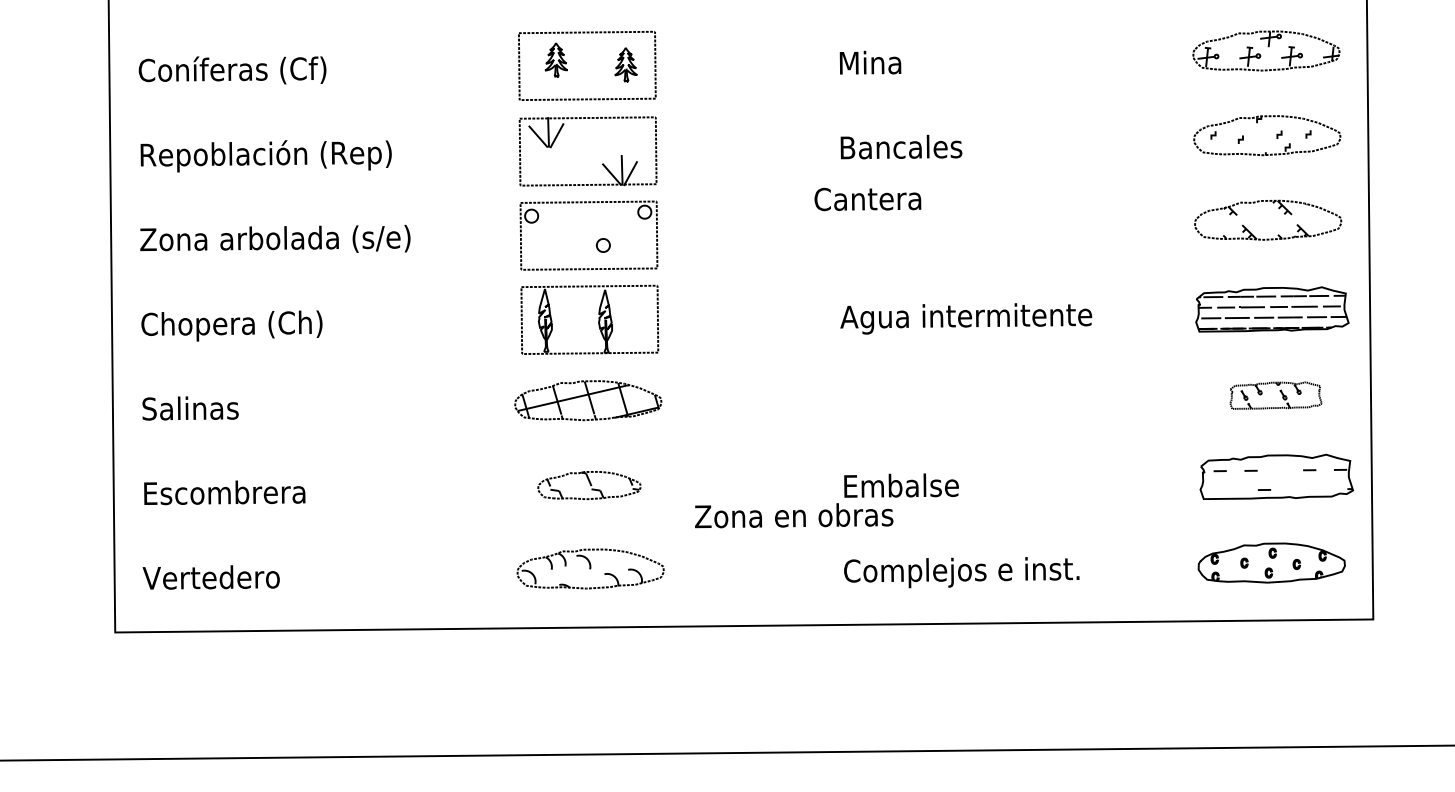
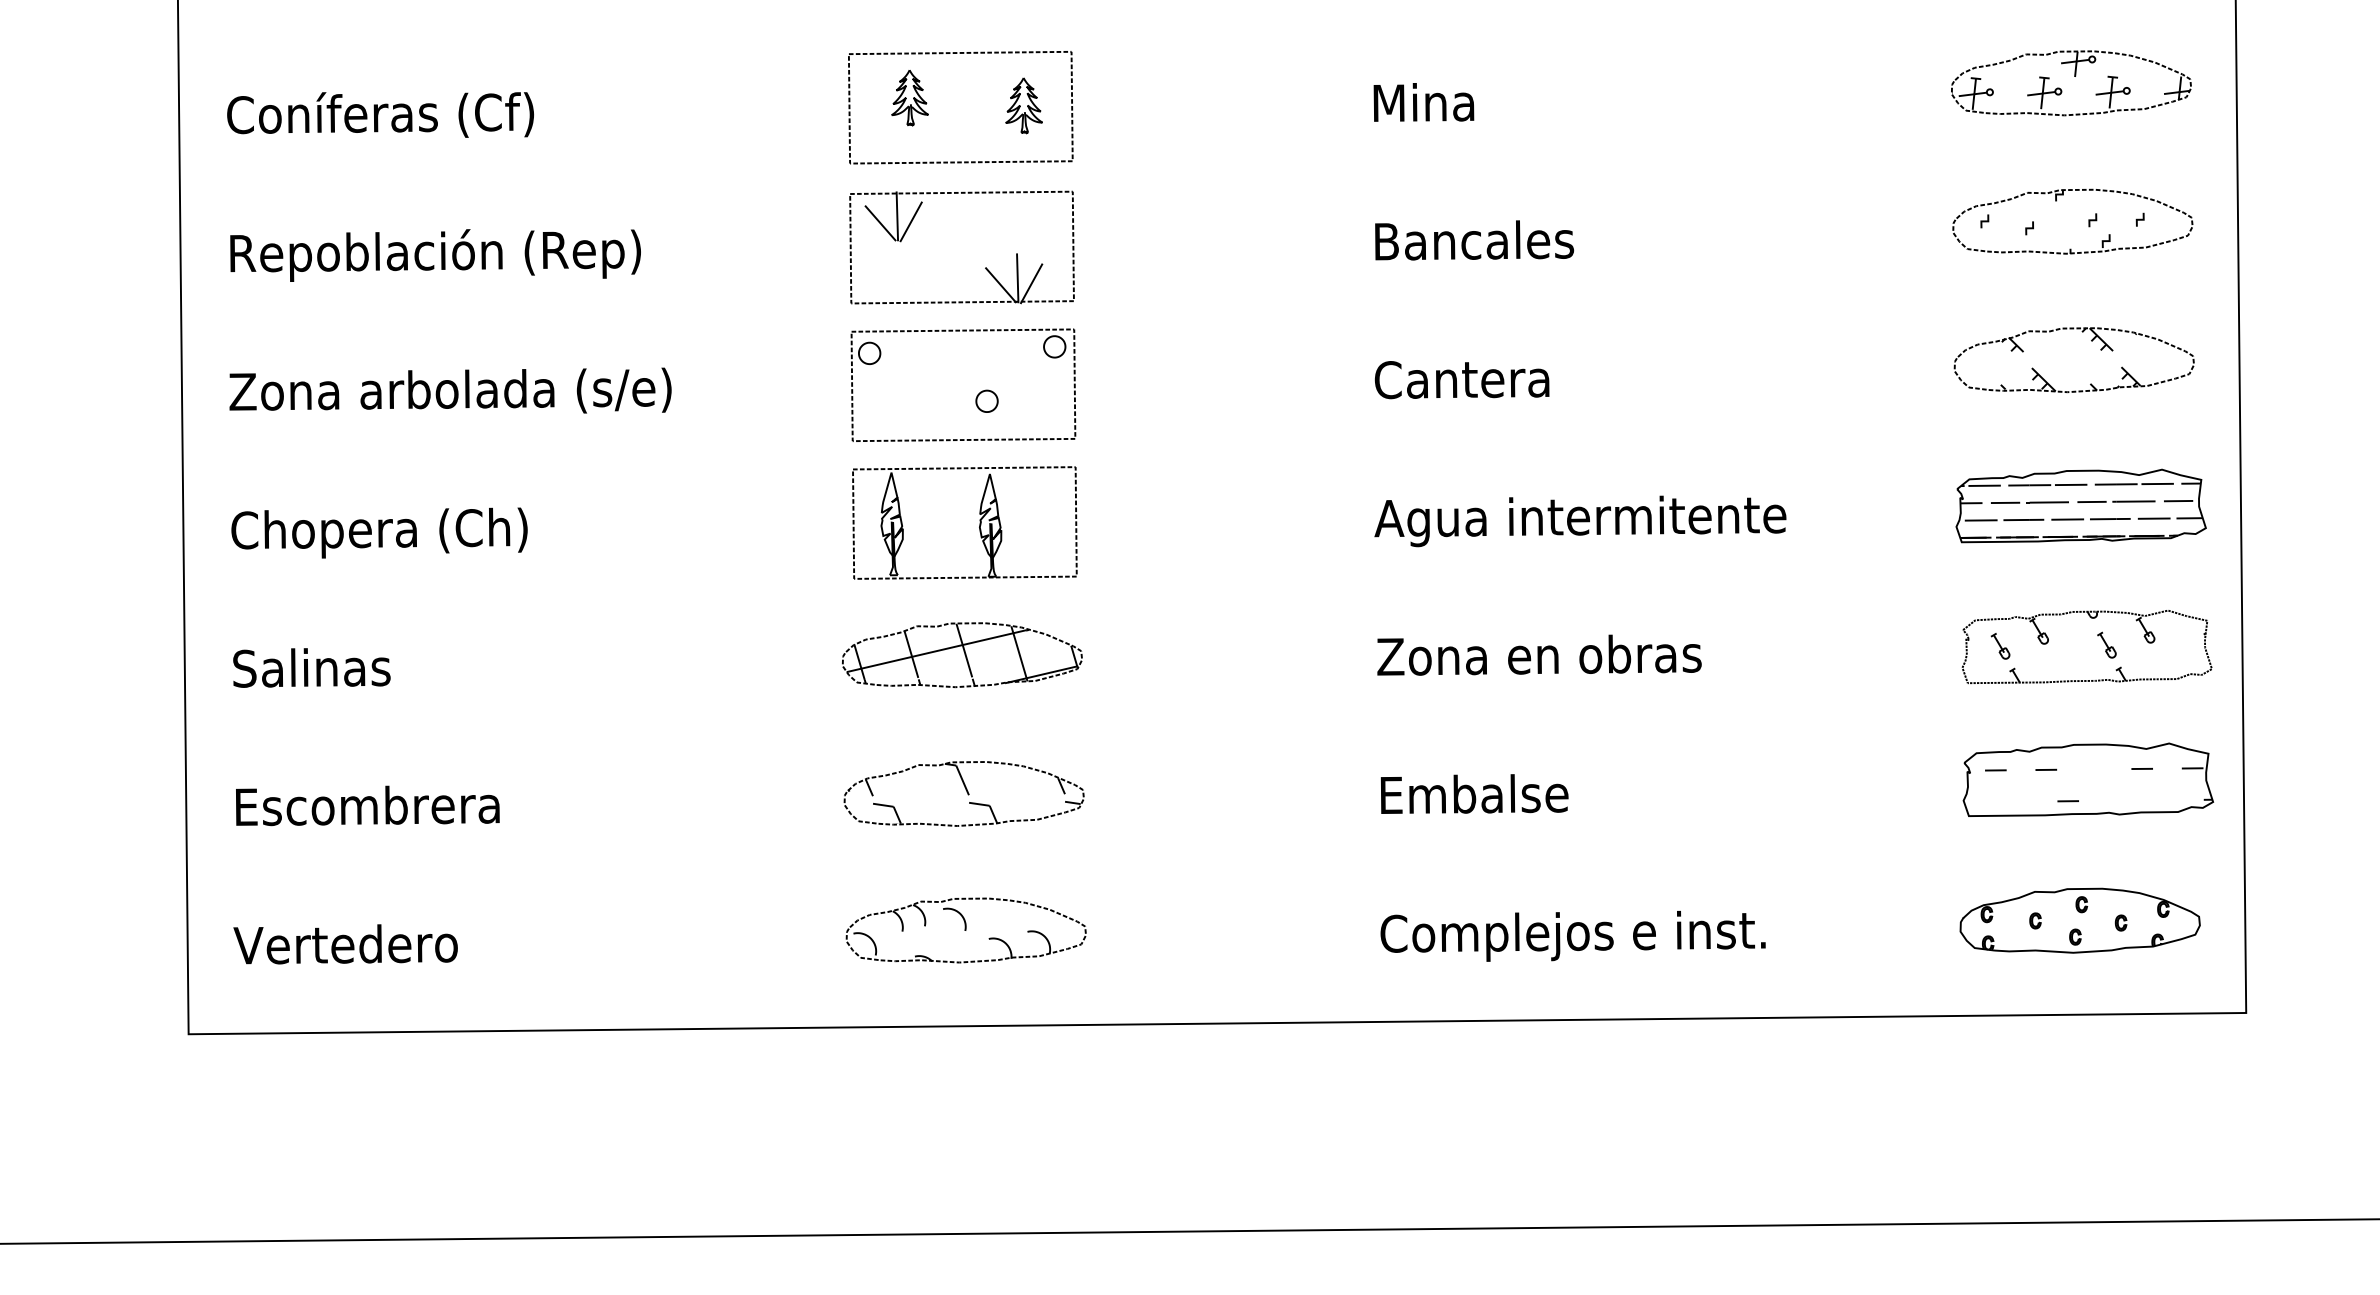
text: (867, 199) -> (1461, 380), moved
part: (1275, 395) -> (2086, 646), size x1.67
part: (589, 485) -> (964, 793), size x1.43
text: (794, 515) -> (1539, 654), moved

